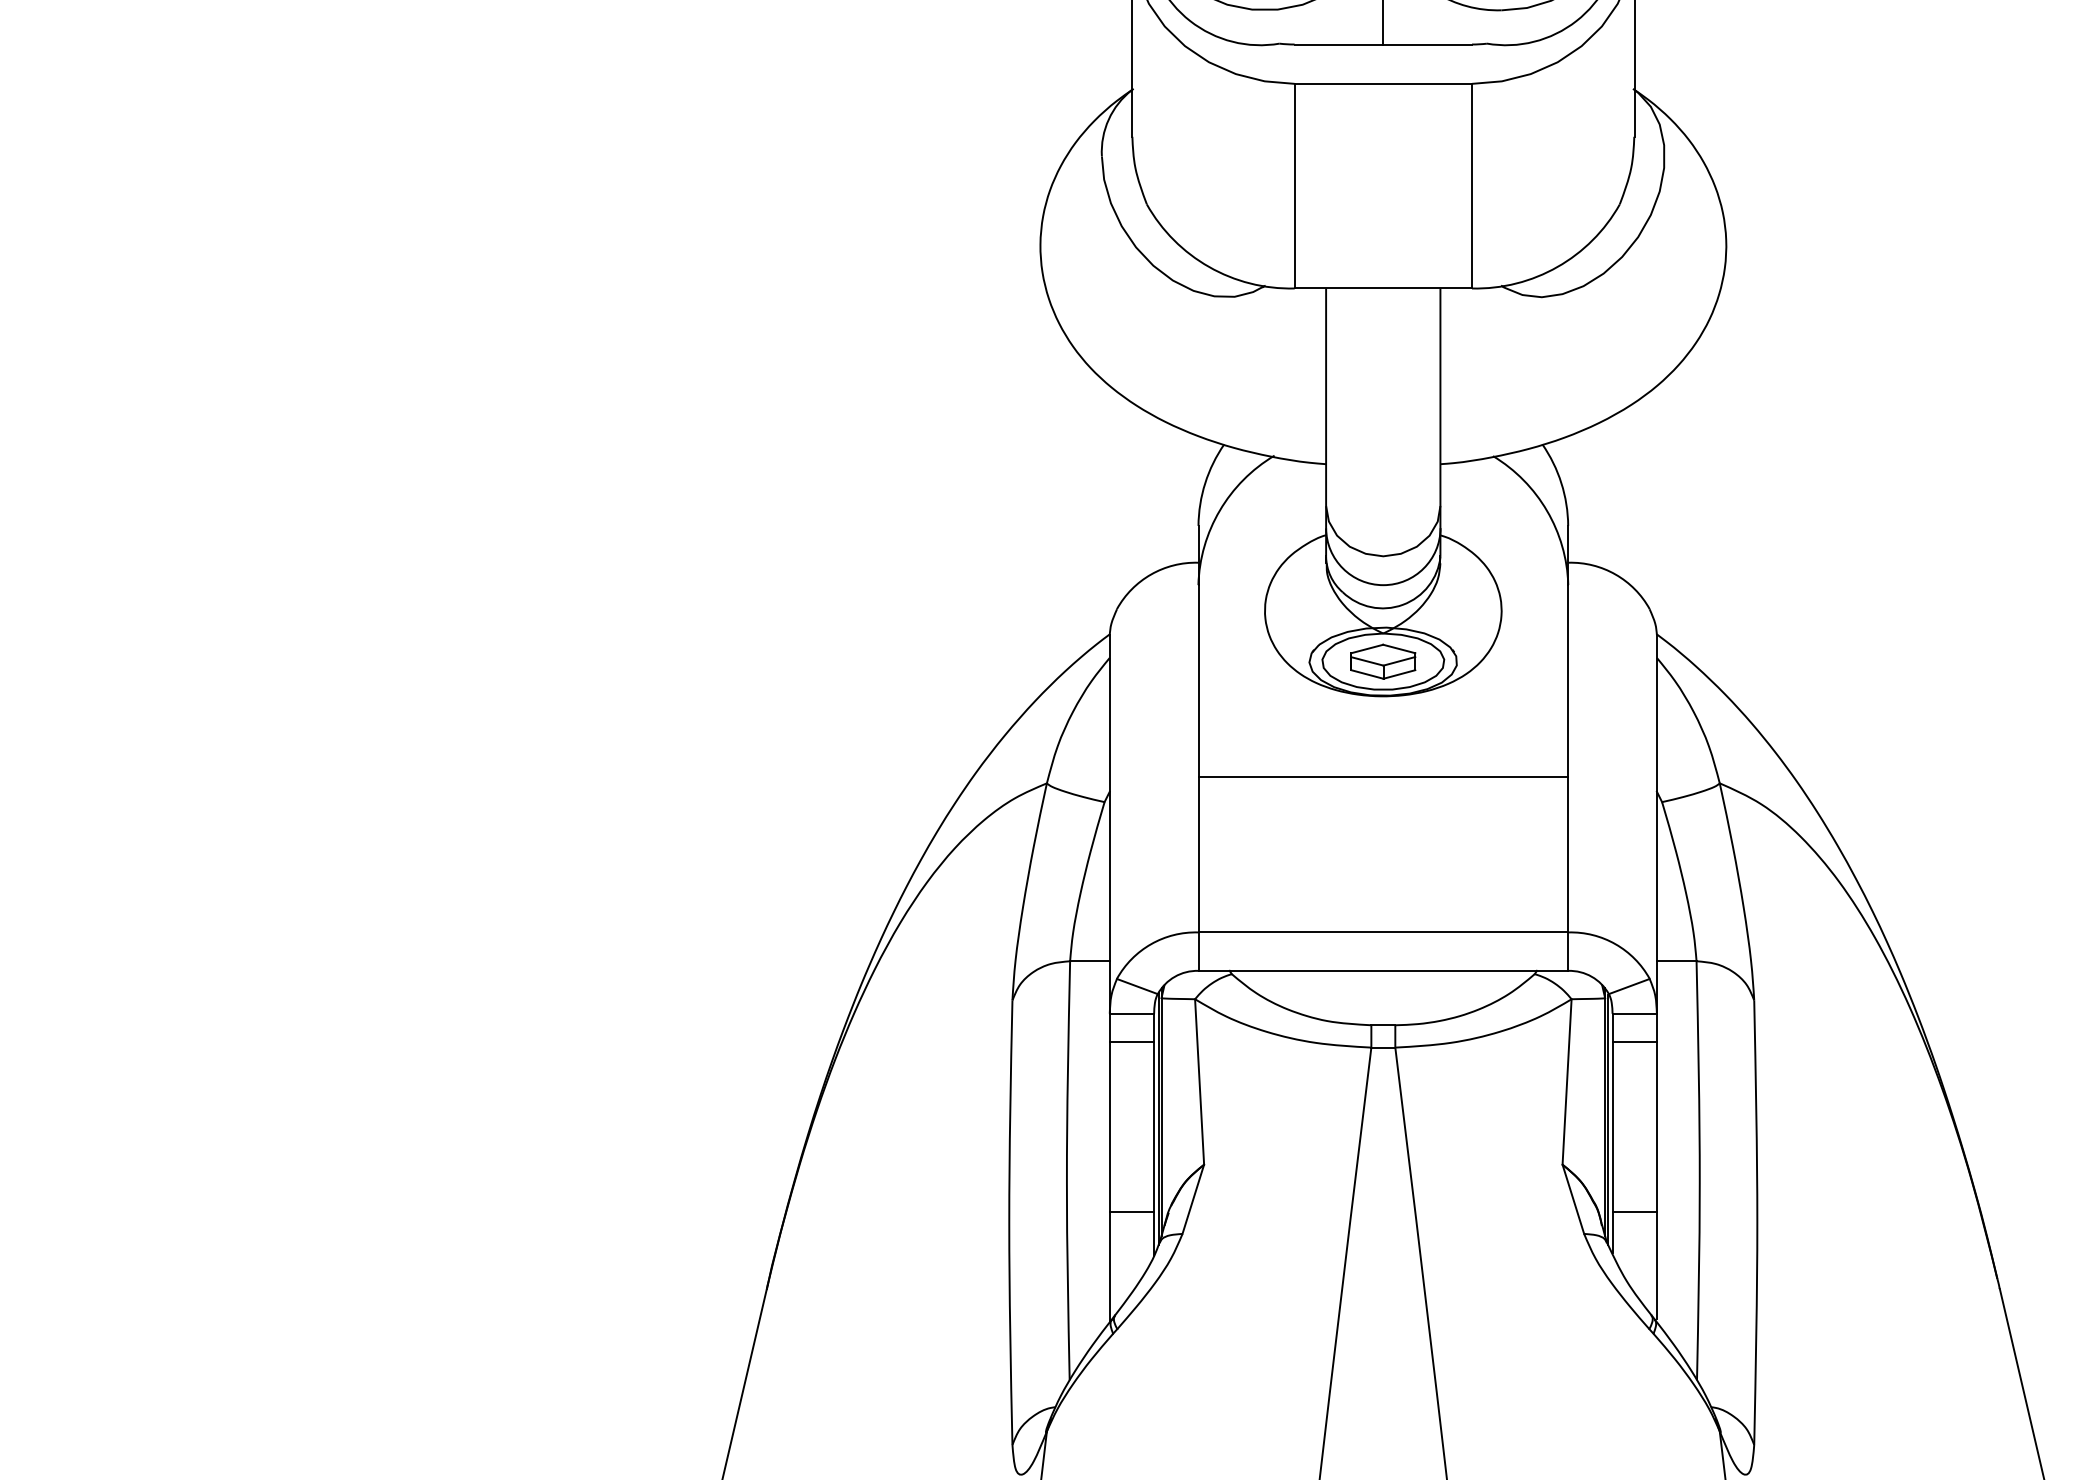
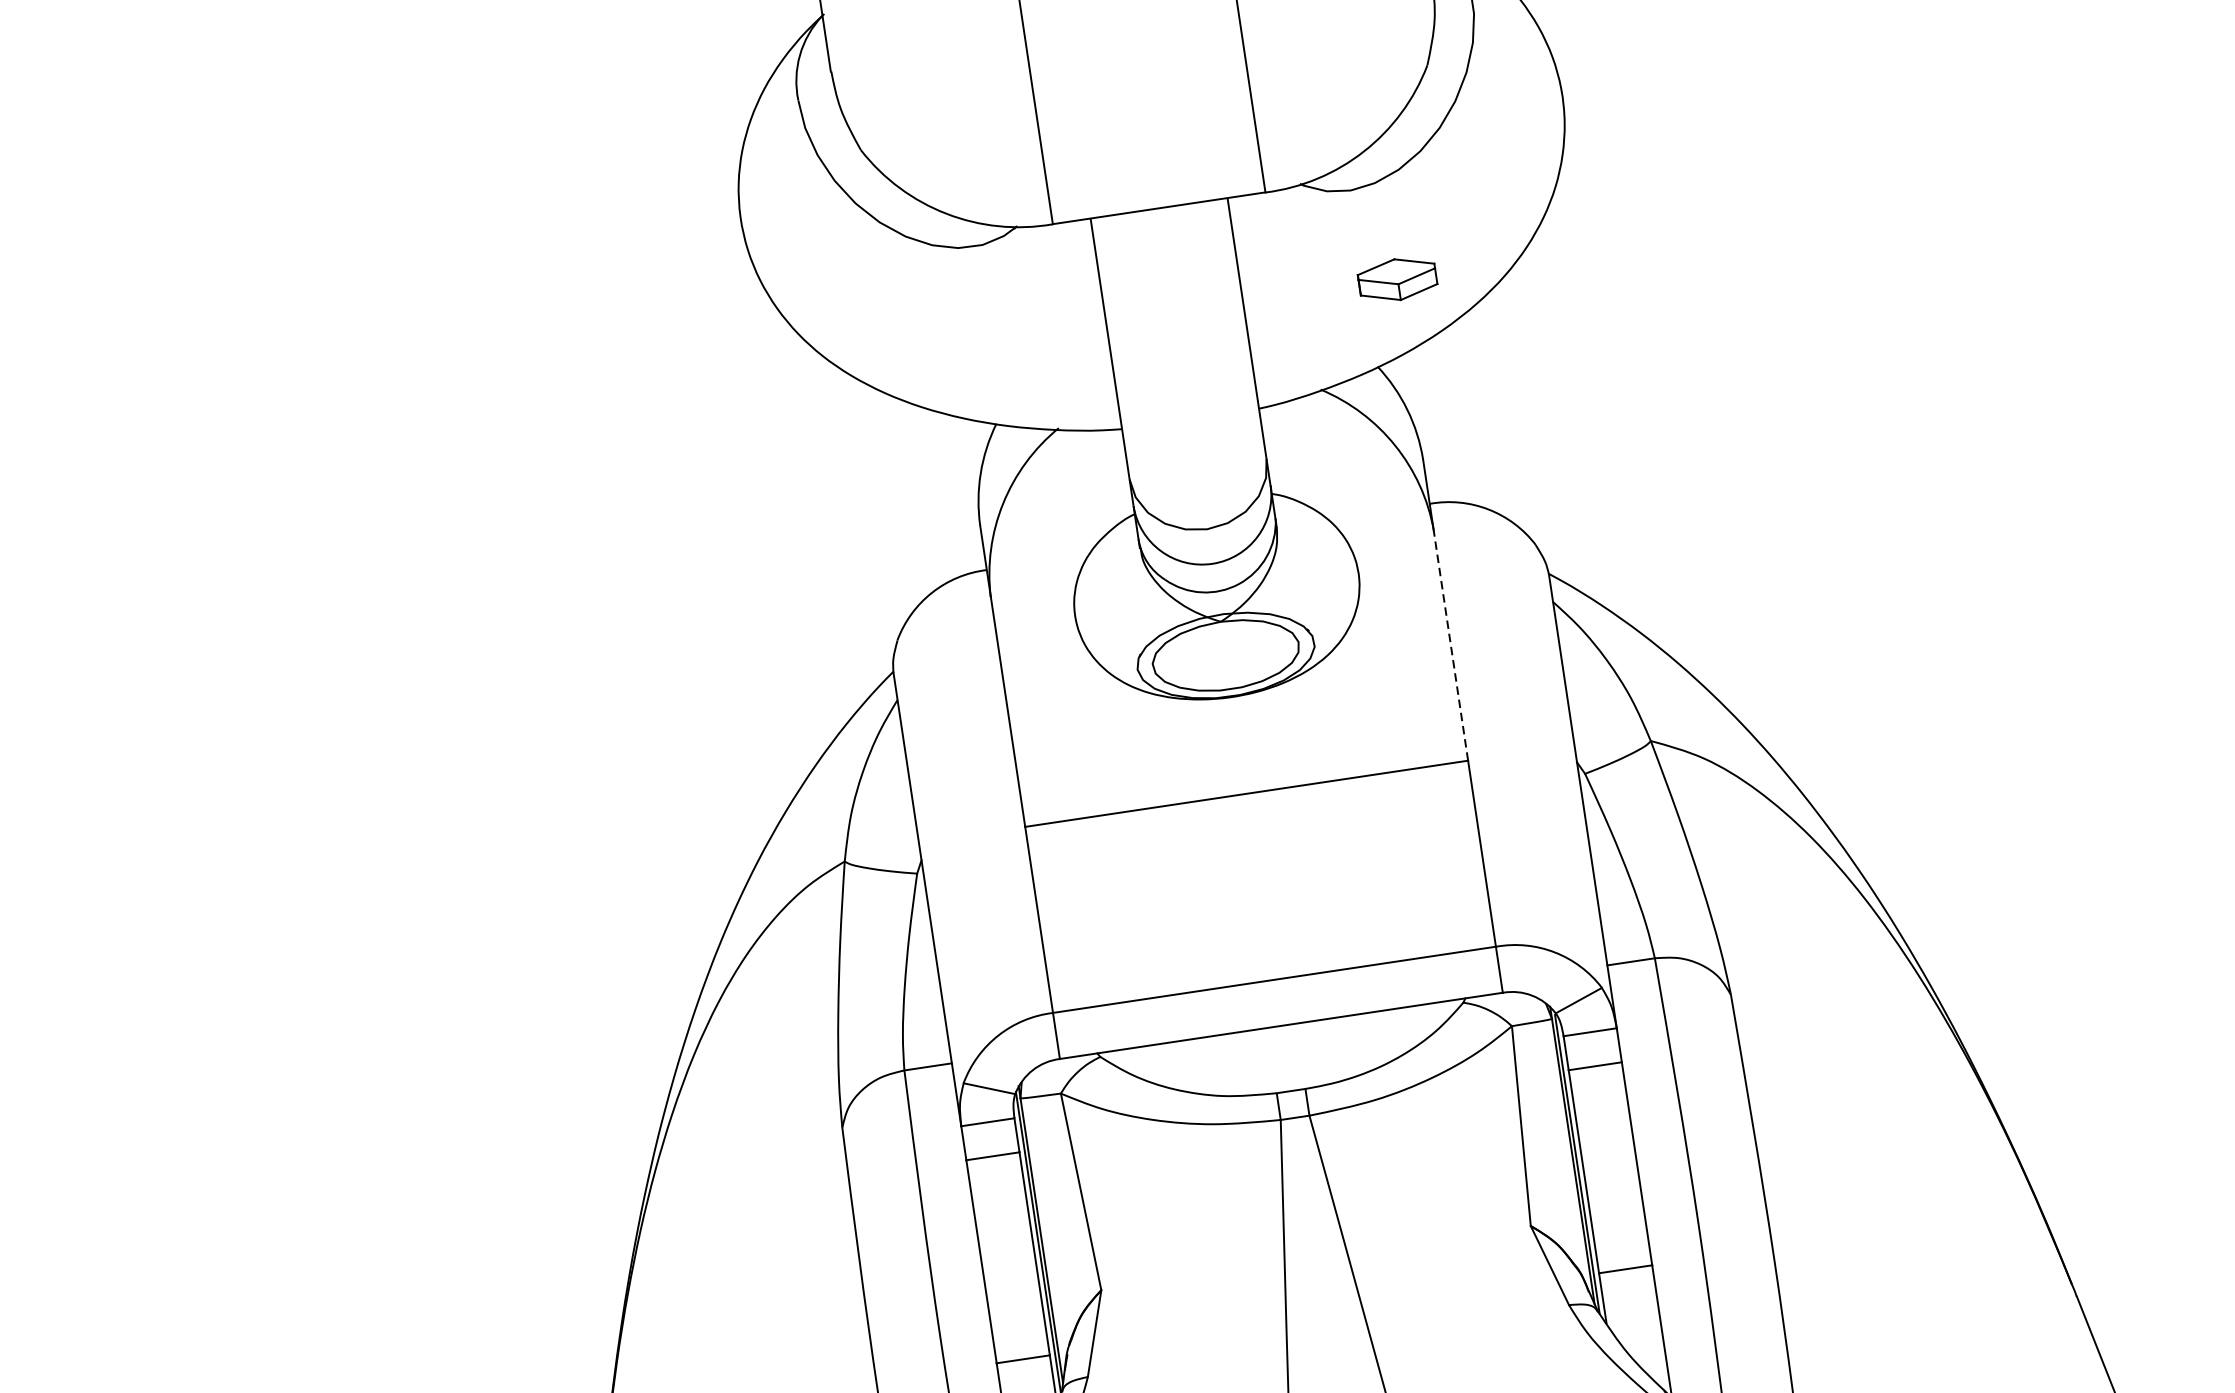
part: (1383, 661) -> (1397, 279), moved
line: (1568, 680) -> (1451, 644), solid -> dashed

